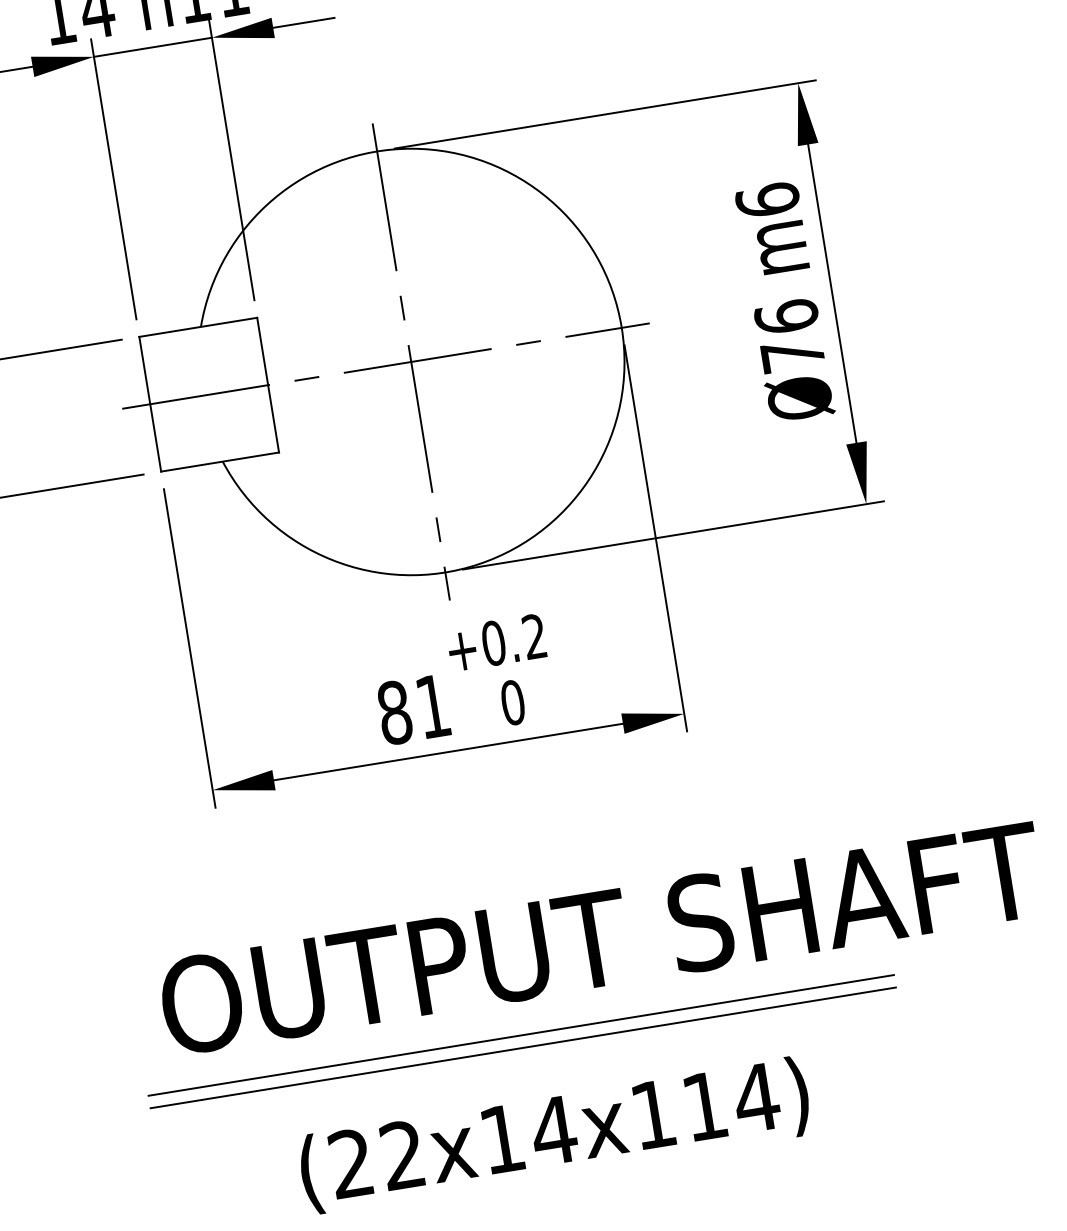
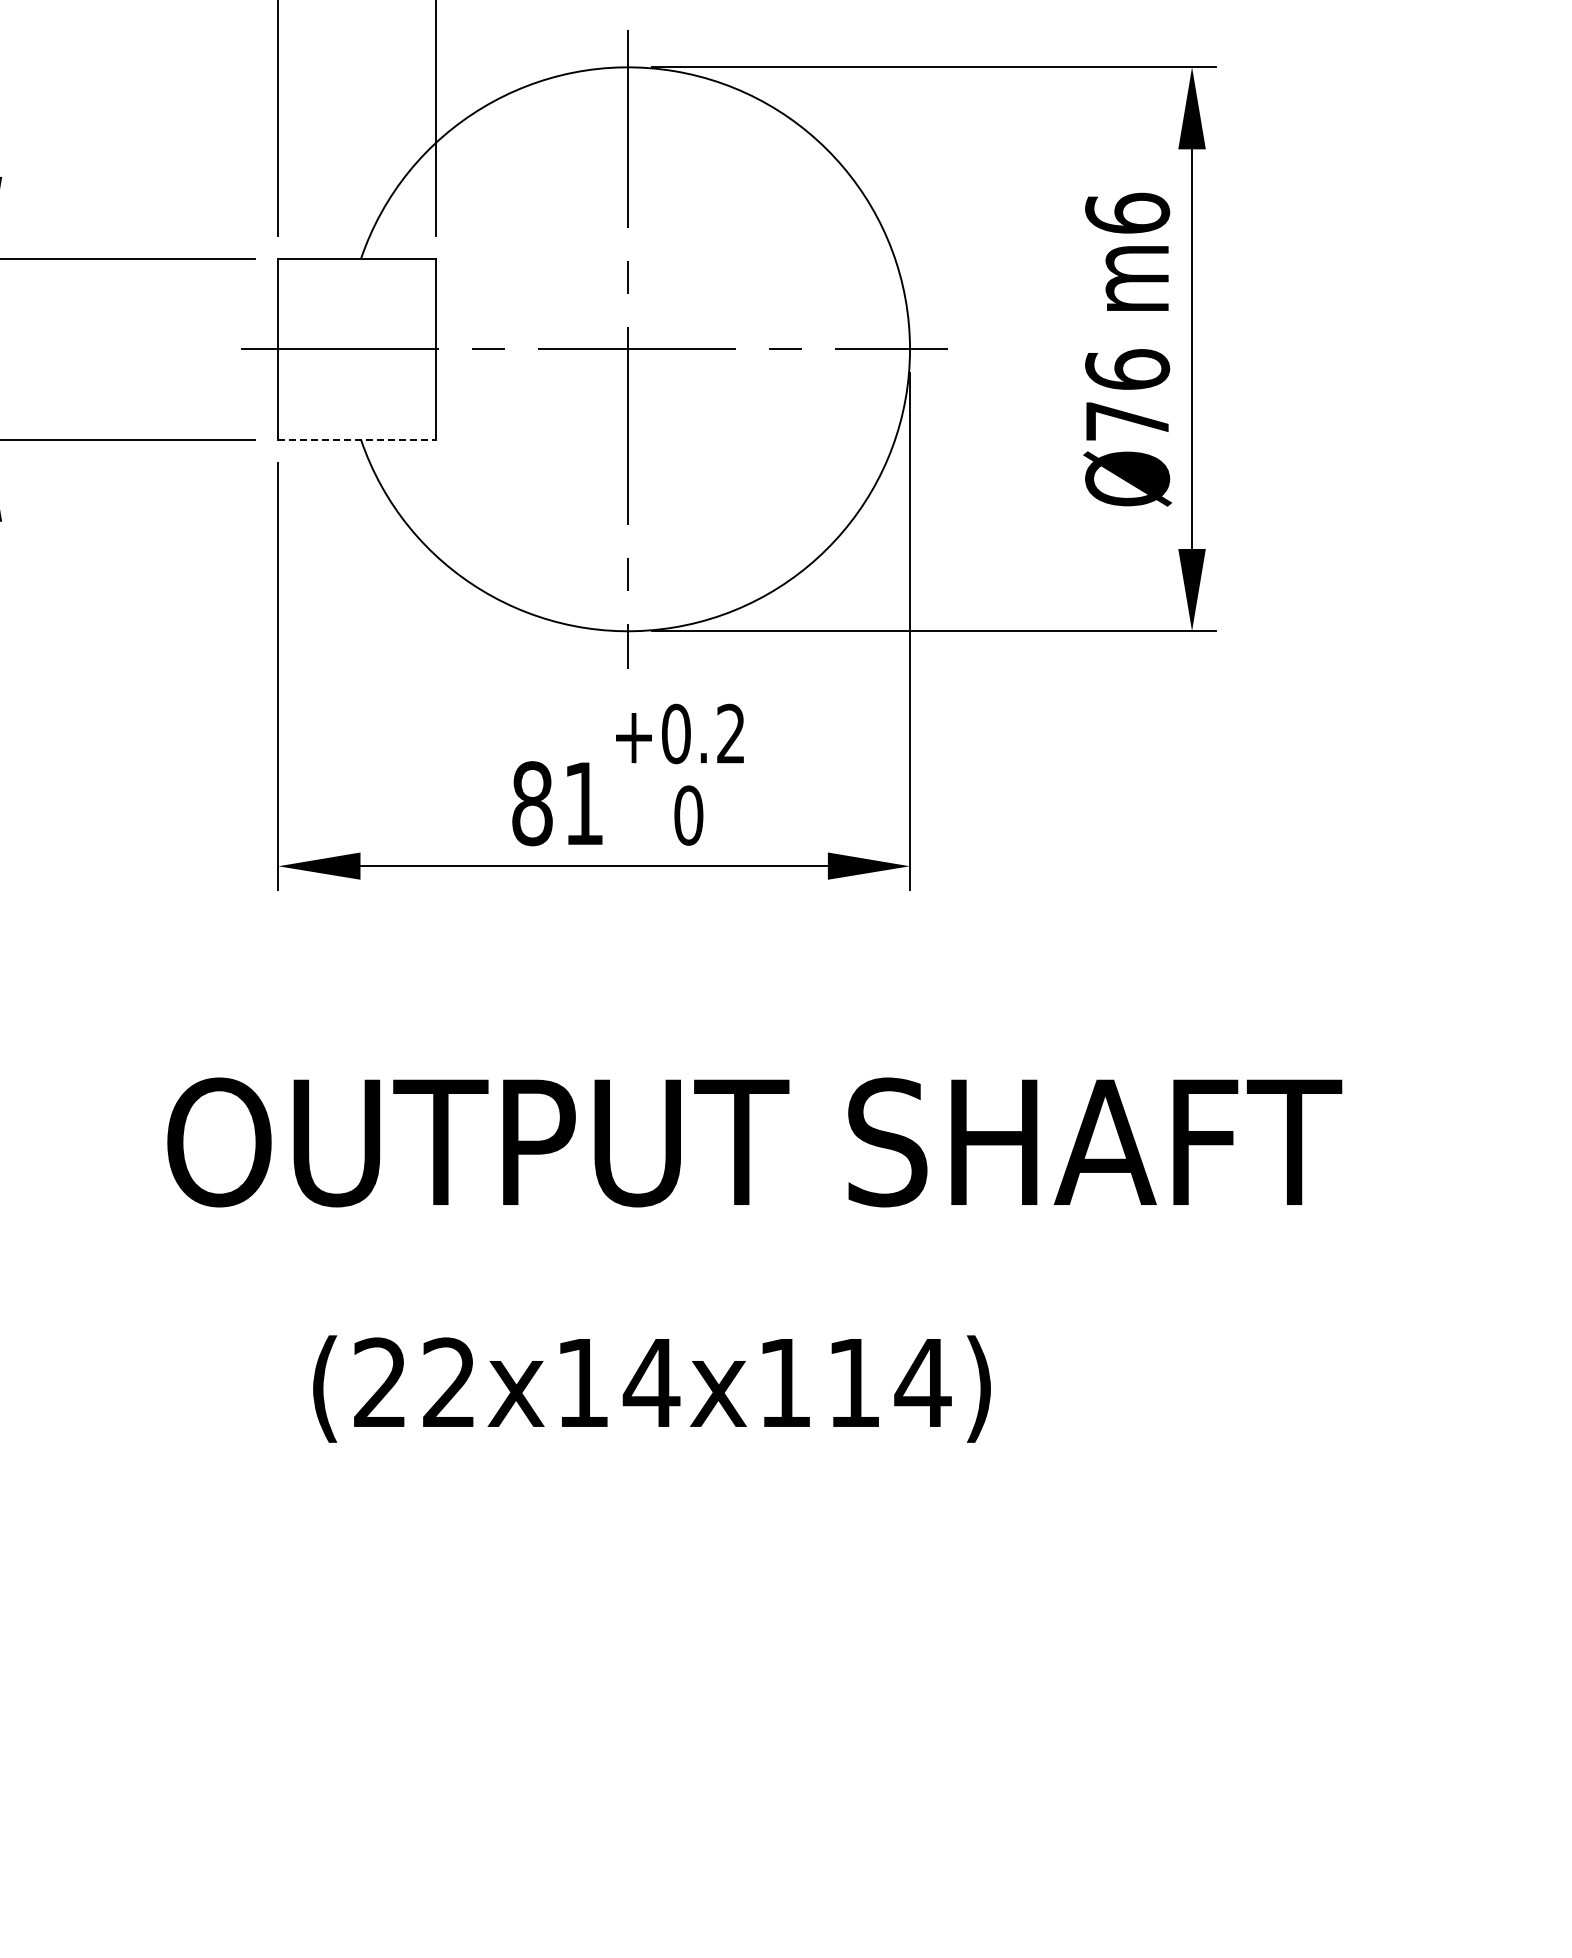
line: (220, 462) -> (357, 439), solid -> dashed
line: (521, 1035) -> (629, 1251), removed
line: (523, 1048) -> (629, 1268), removed

